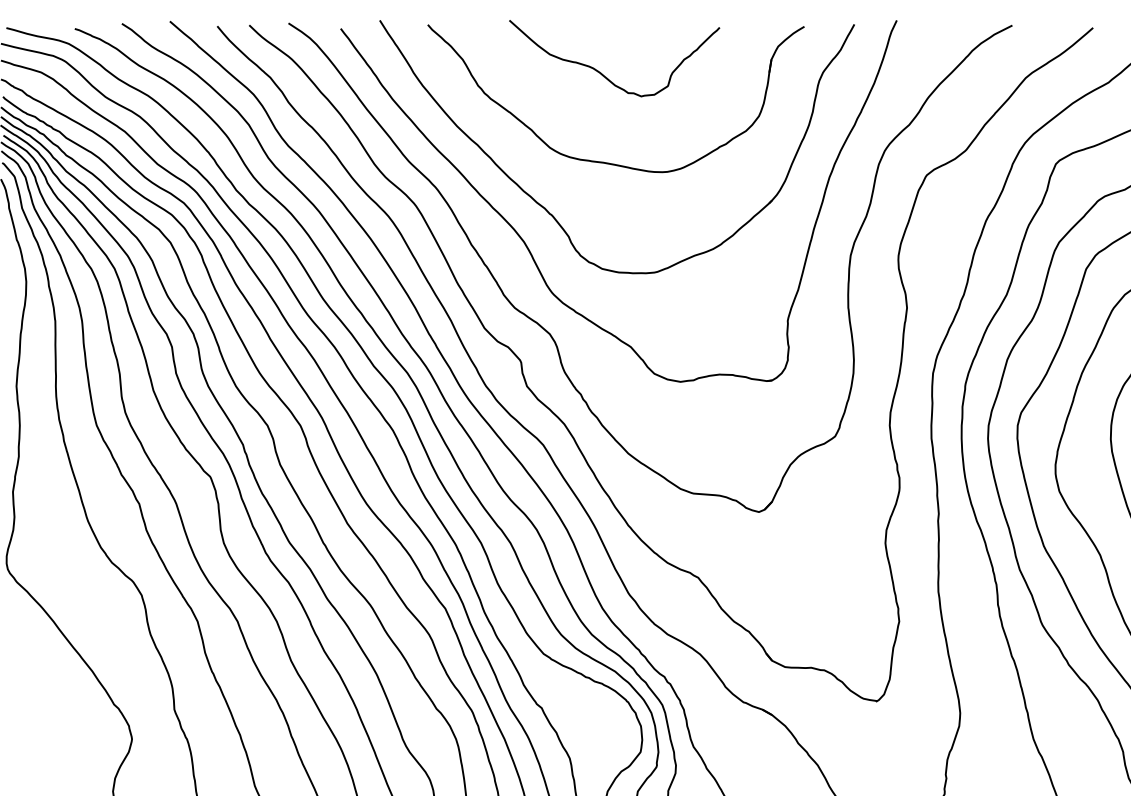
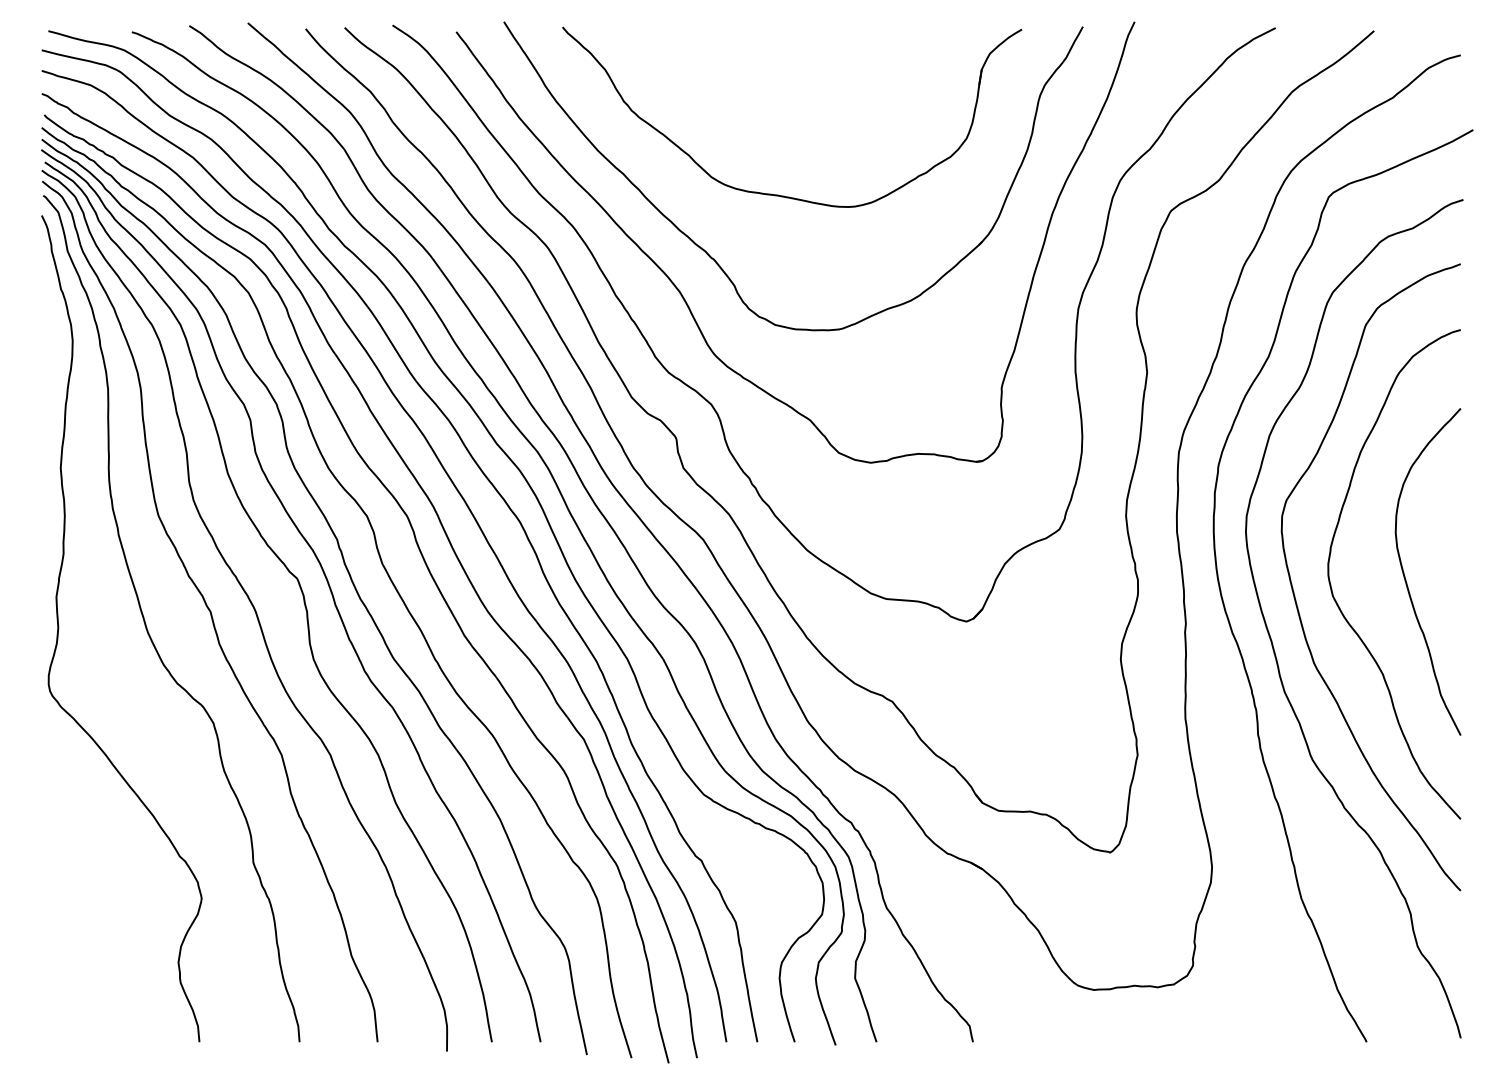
curve: (603, 74) -> (776, 87), removed

